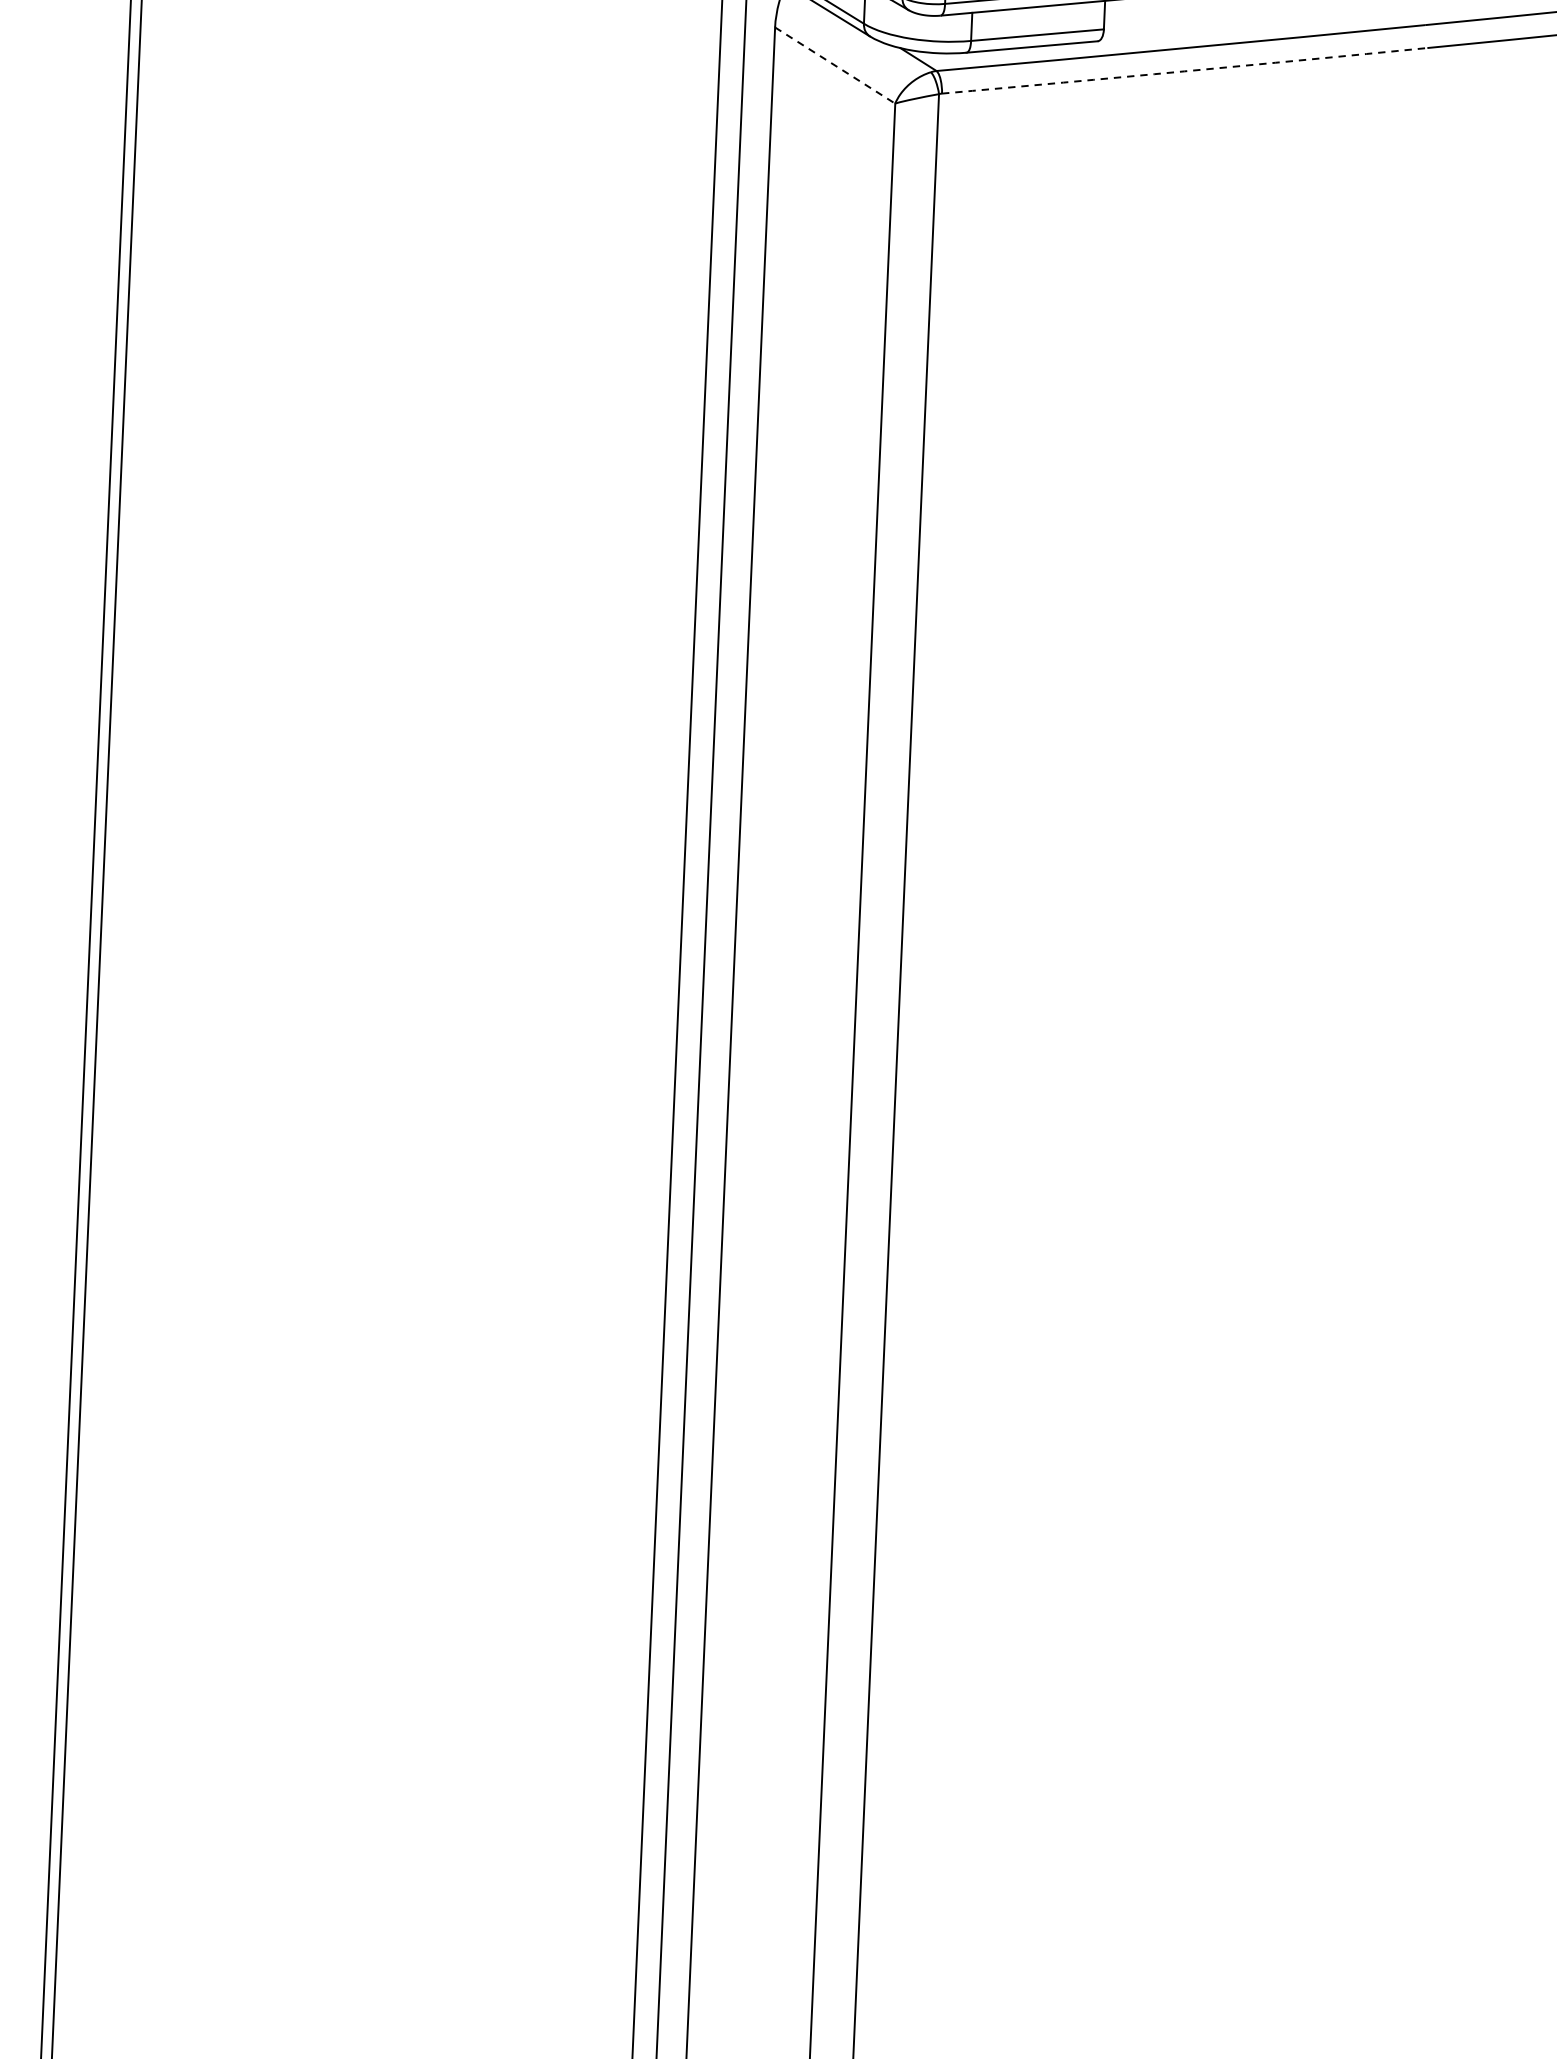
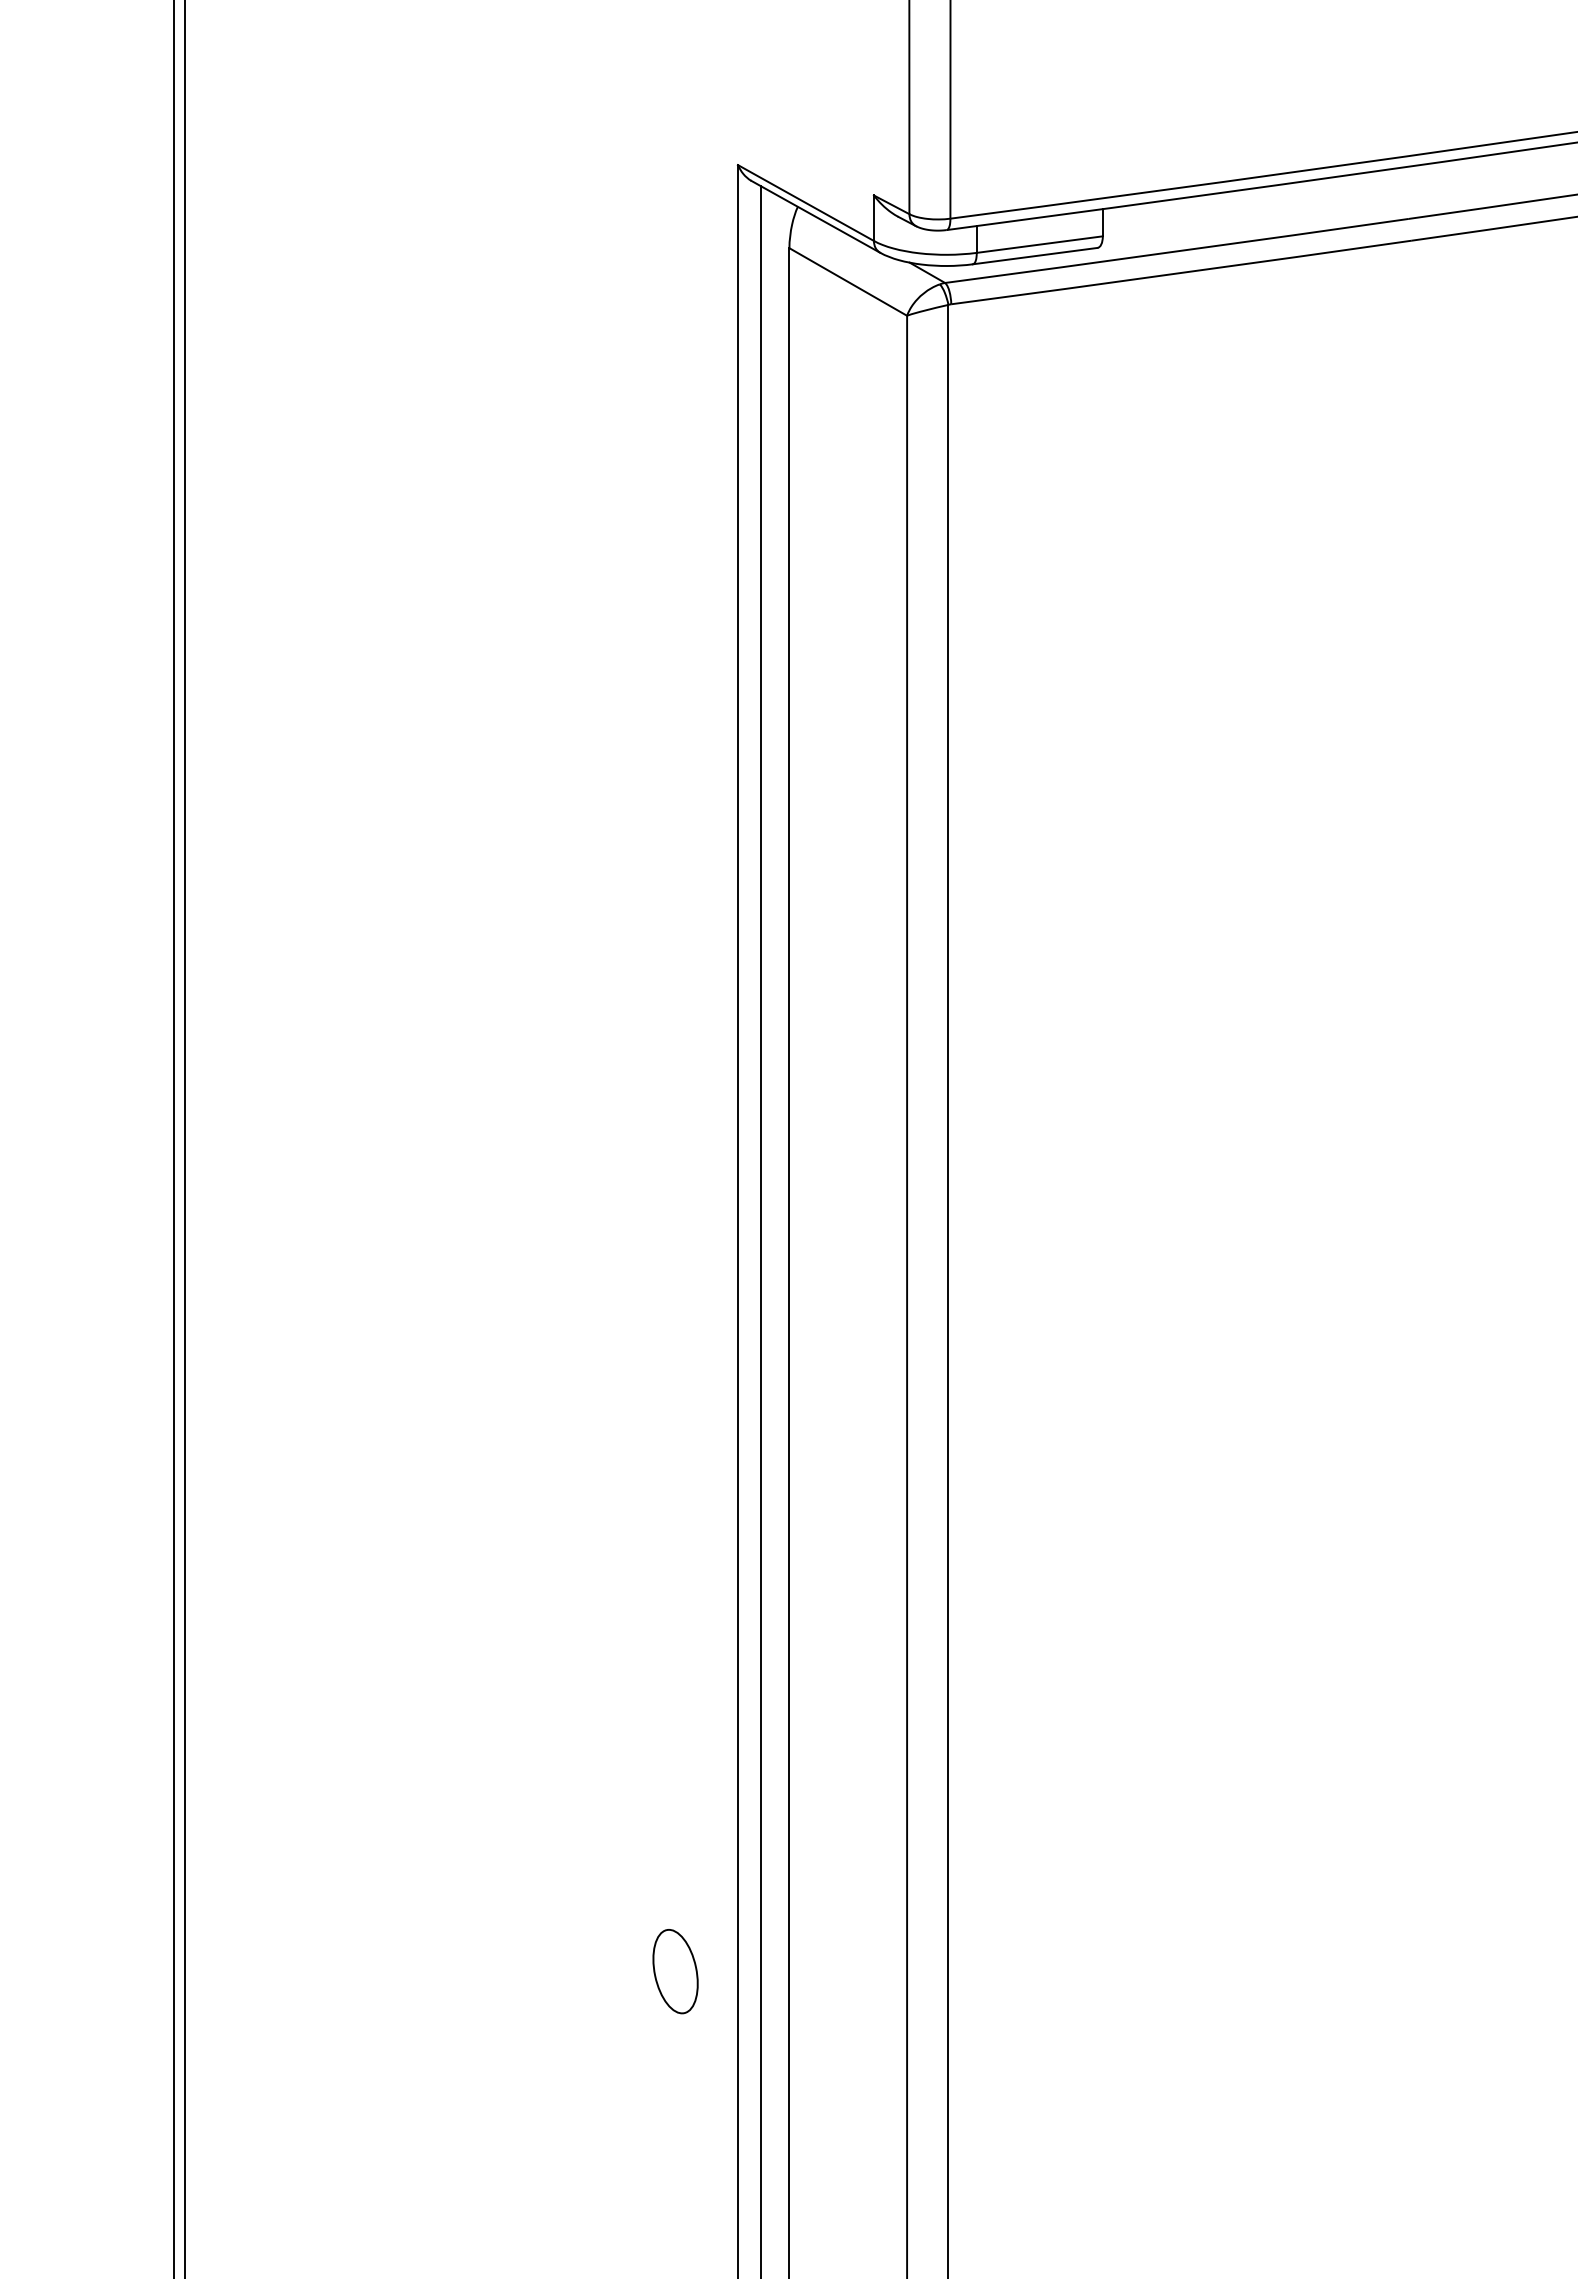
line: (835, 66) -> (848, 282), dashed -> solid
arc: (1184, 70) -> (1181, 272), dashed -> solid
part: (576, 1827) -> (675, 1971), added

